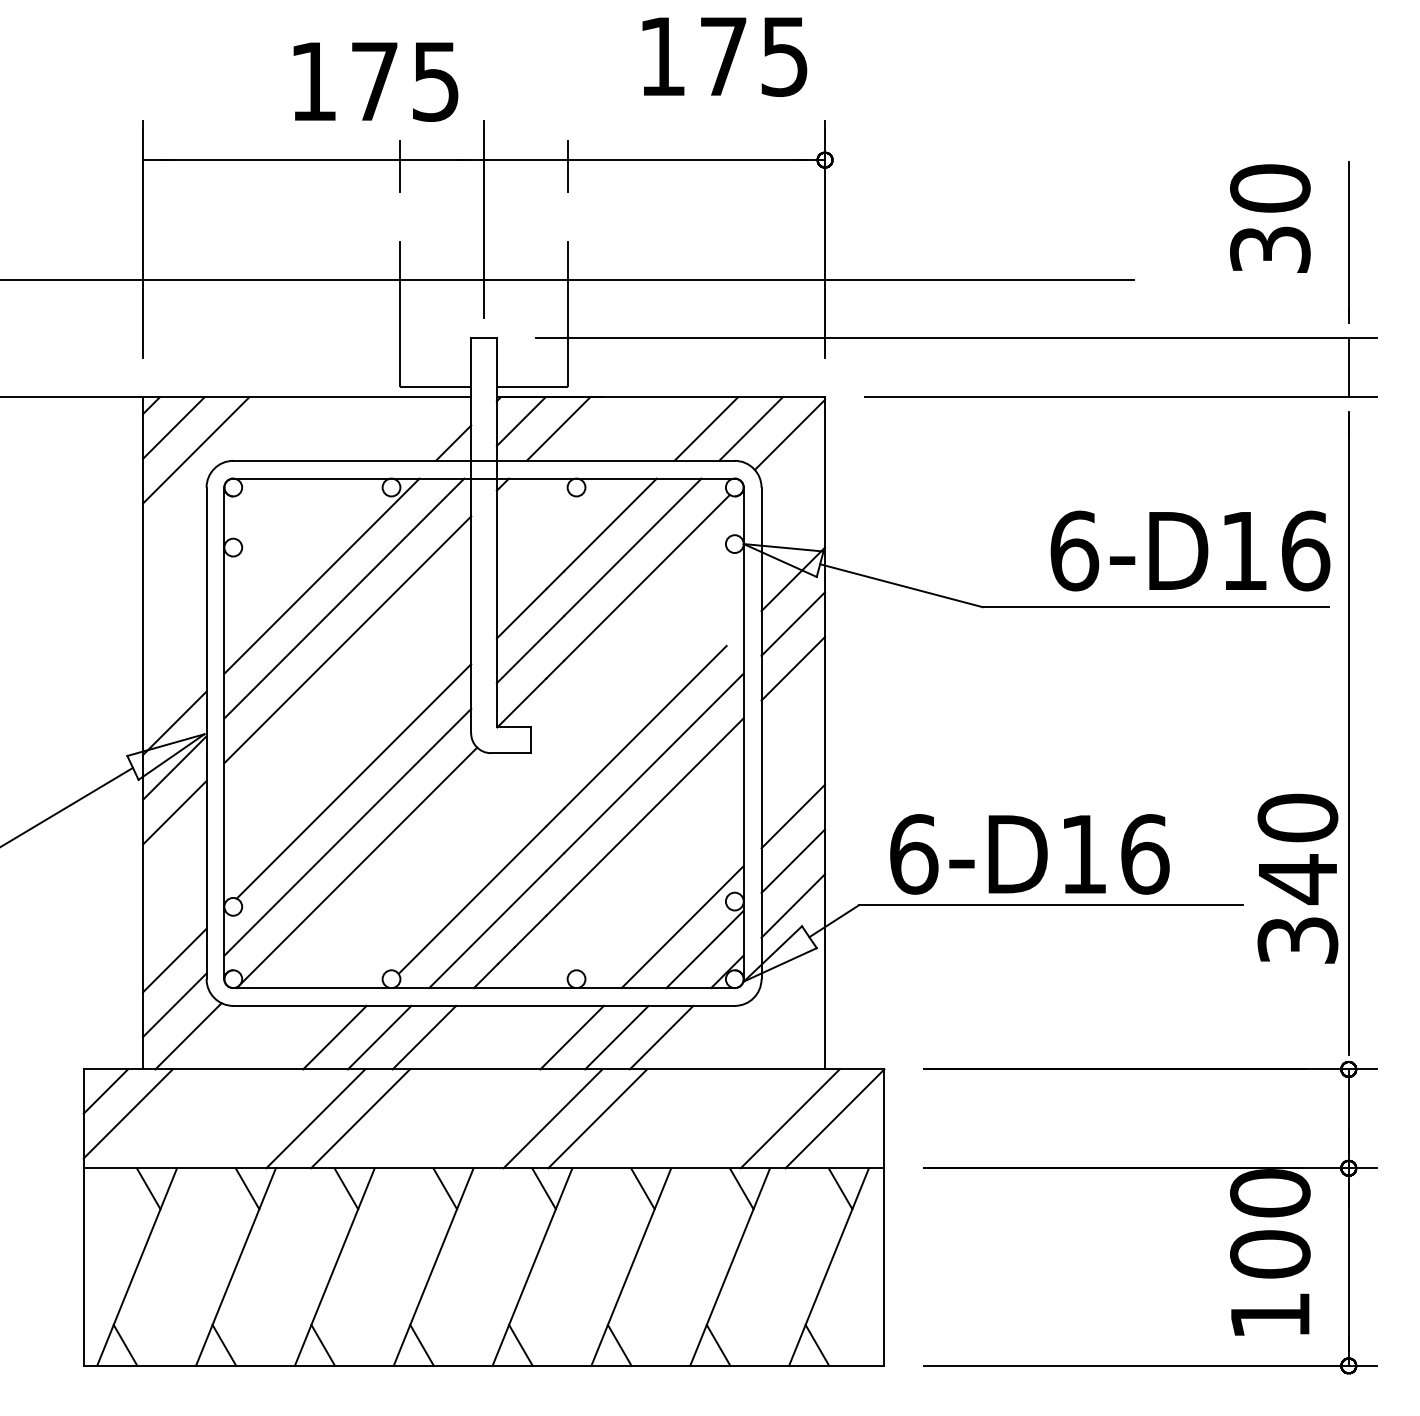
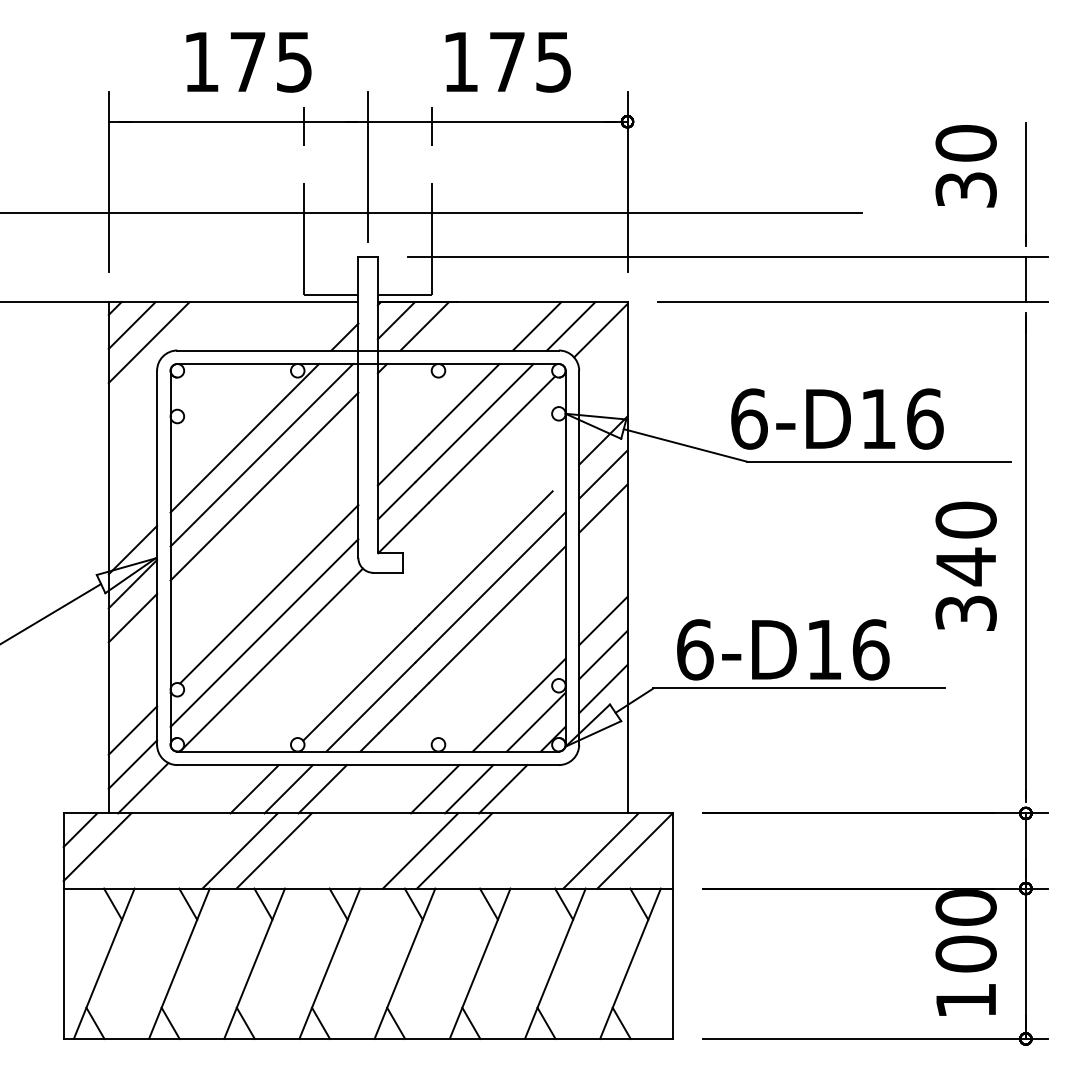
text: (723, 57) -> (507, 62), moved
text: (375, 82) -> (248, 62), moved
text: (1190, 550) -> (837, 418), moved
text: (1297, 877) -> (965, 565), moved

